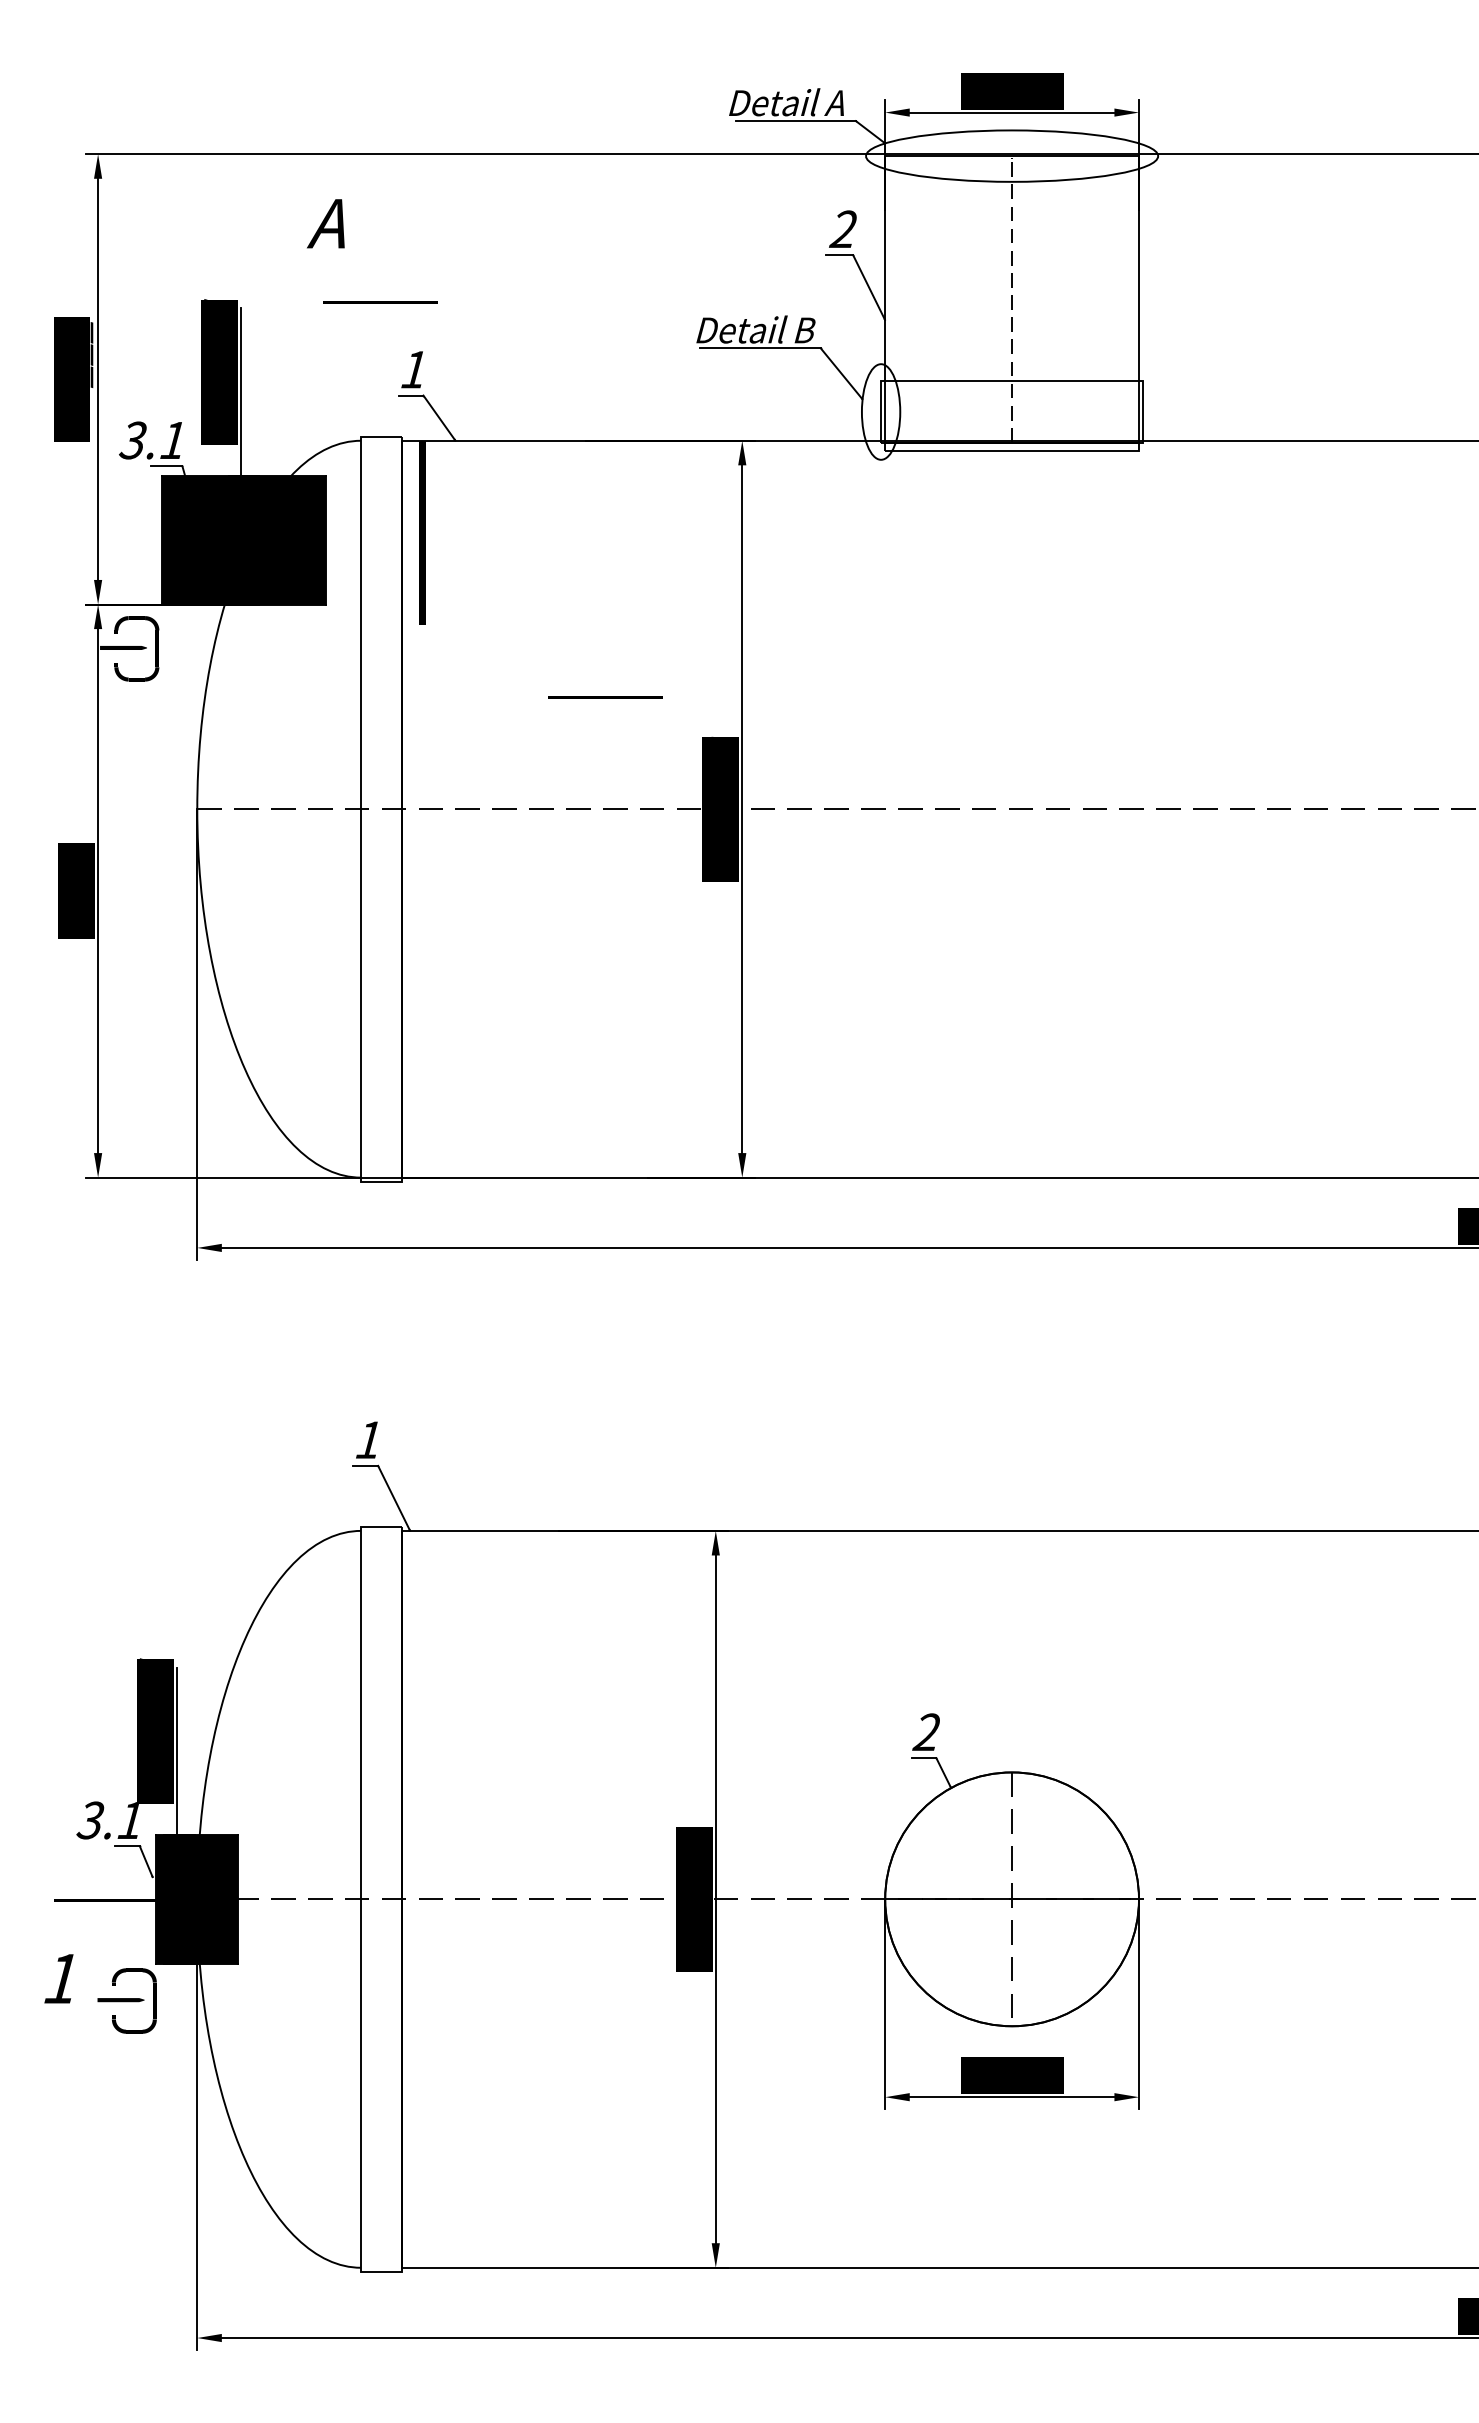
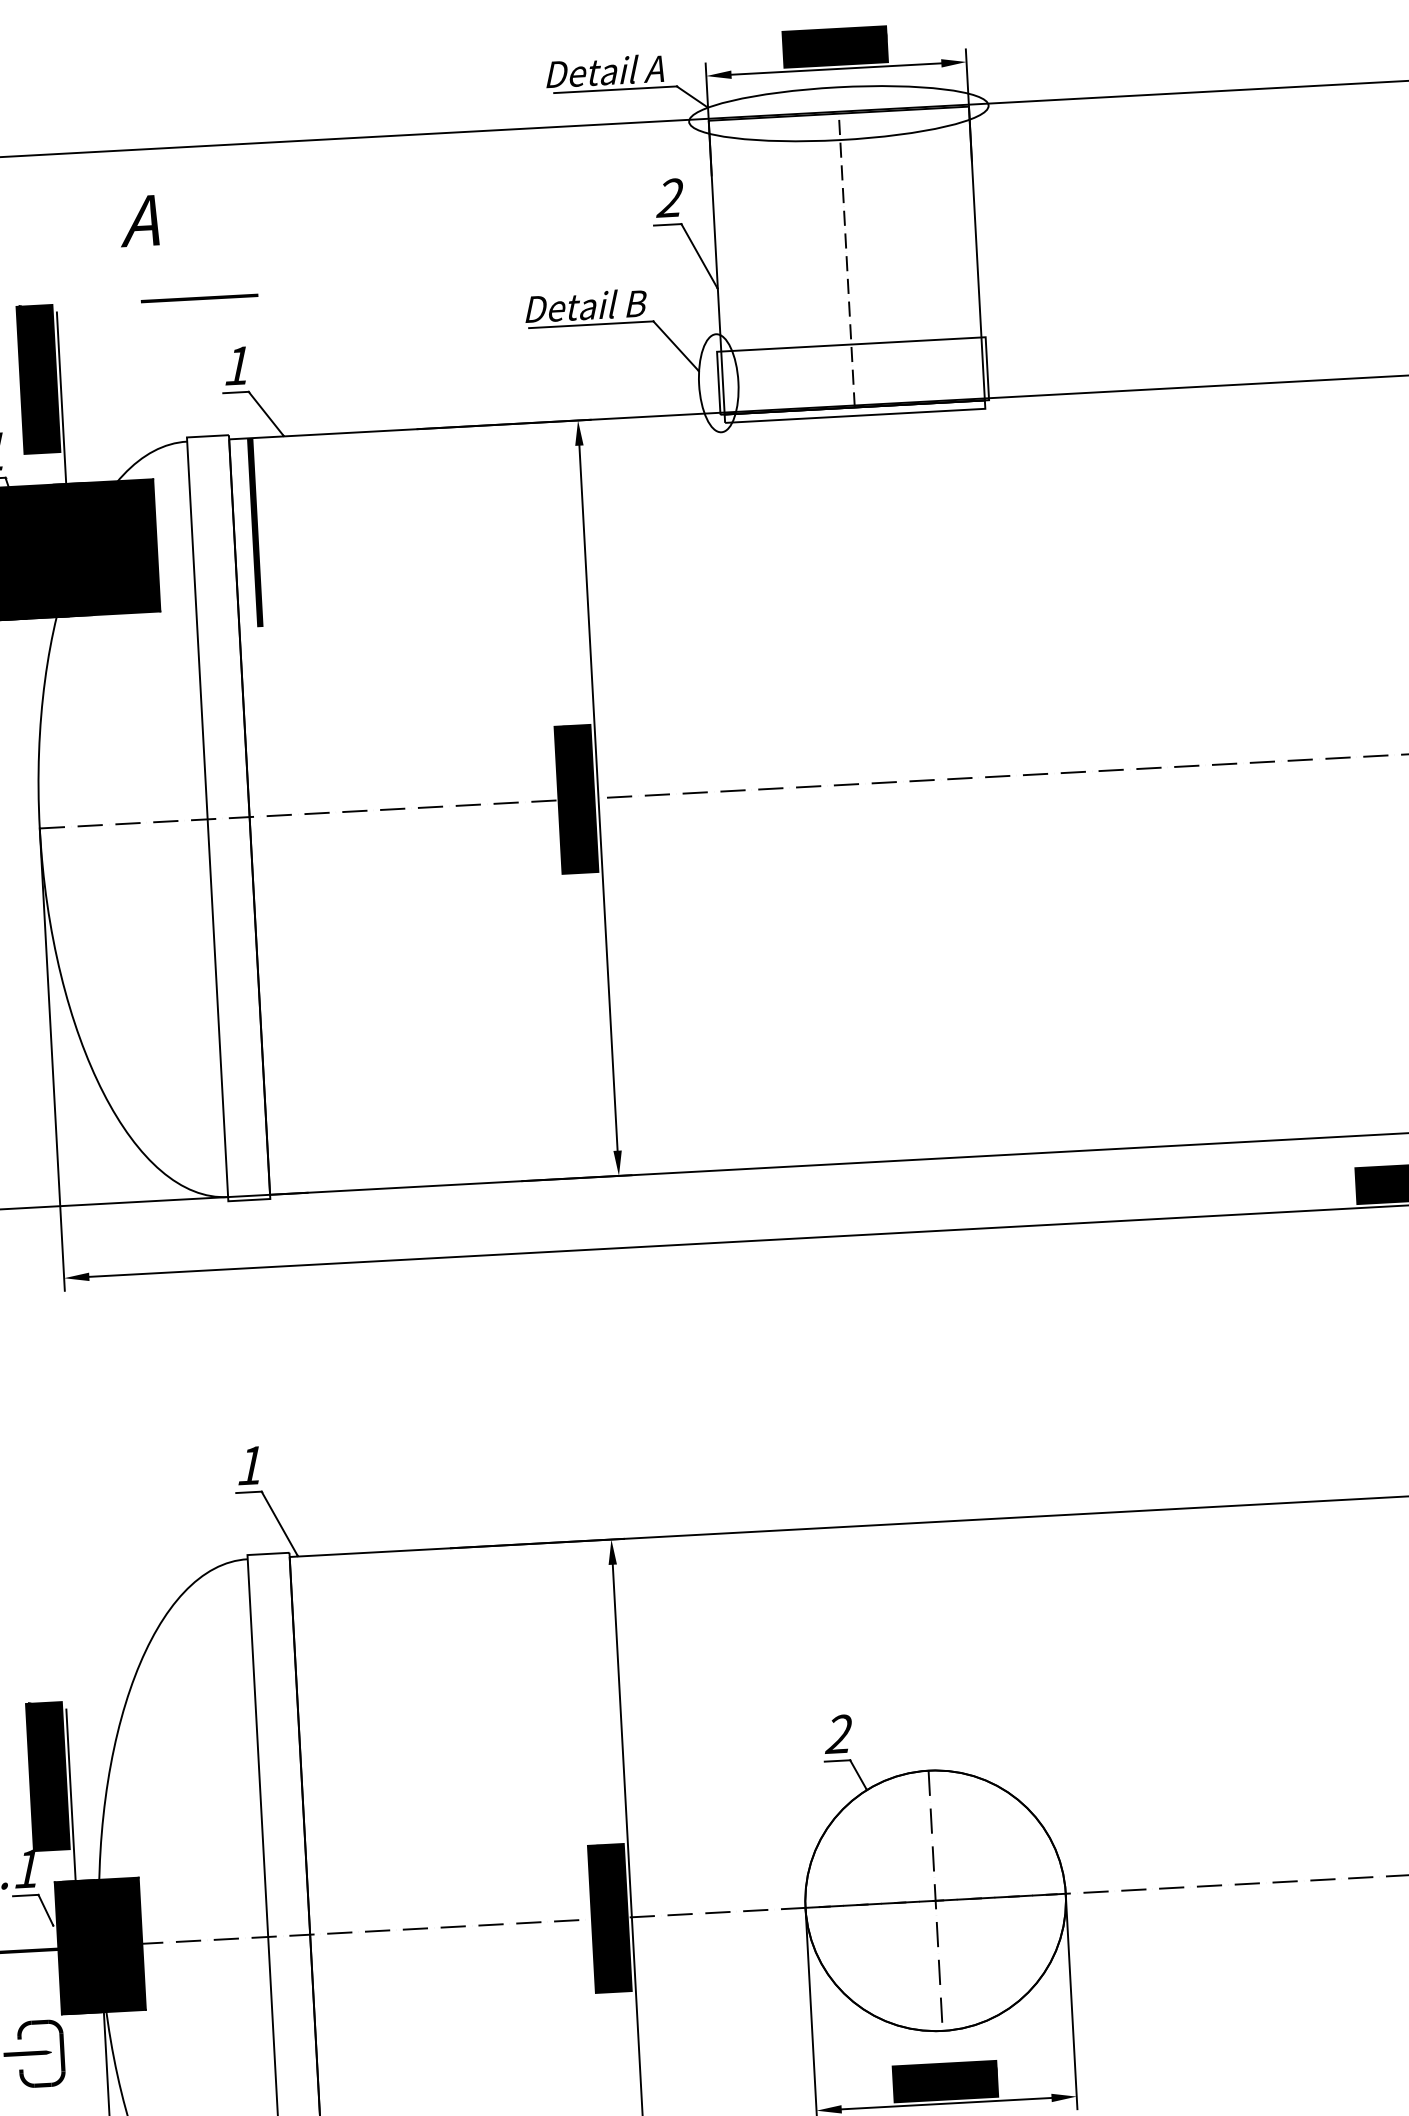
line: (605, 697) -> (452, 691), removed

